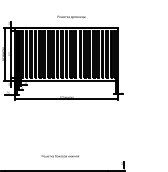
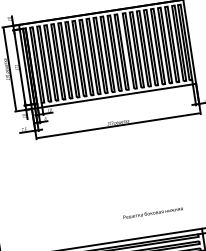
text: (59, 156) -> (151, 213), moved

